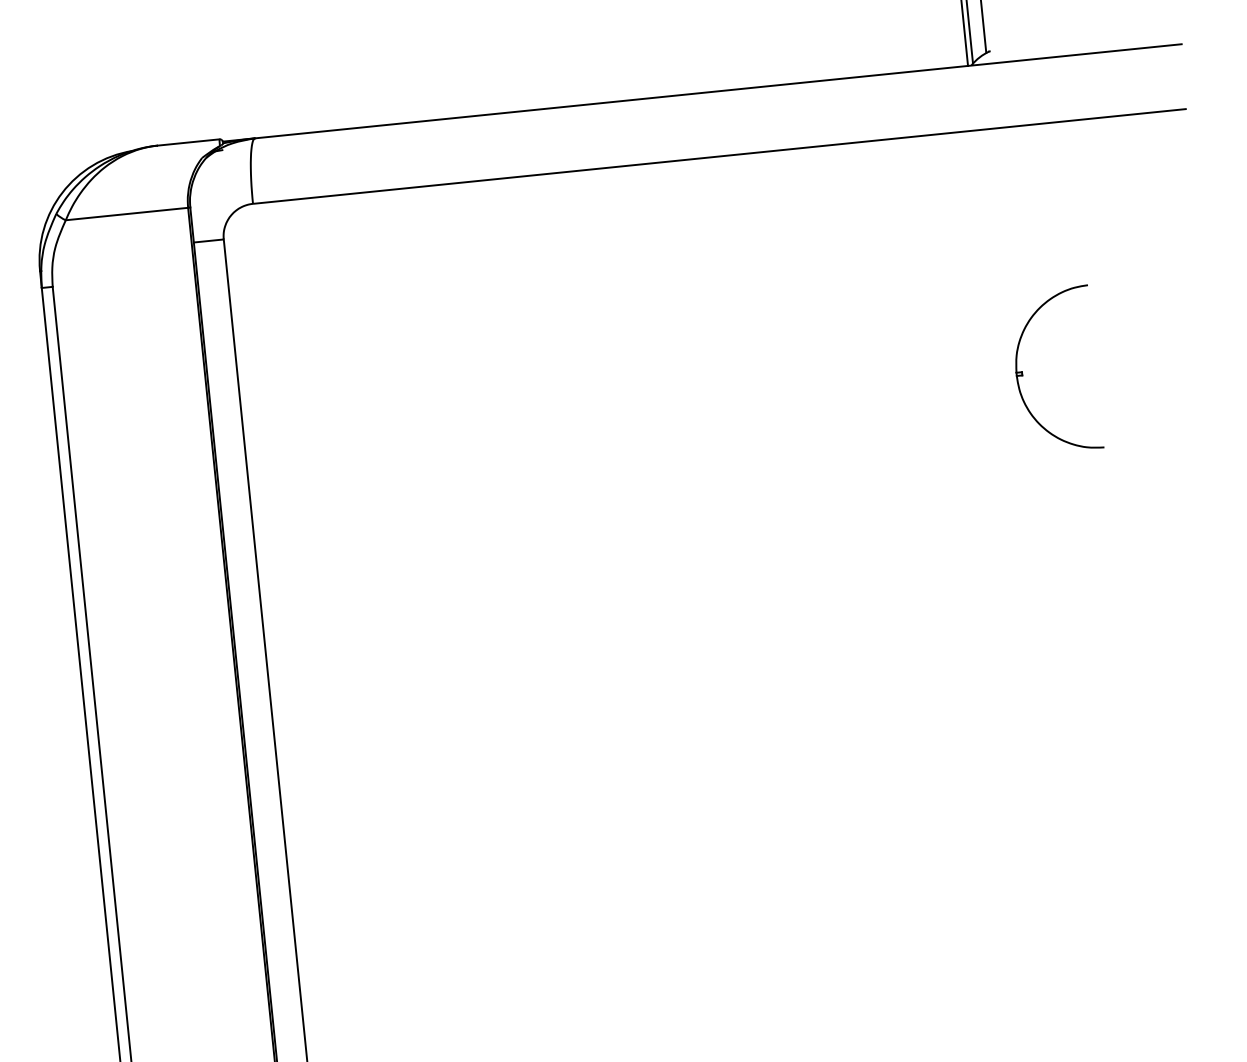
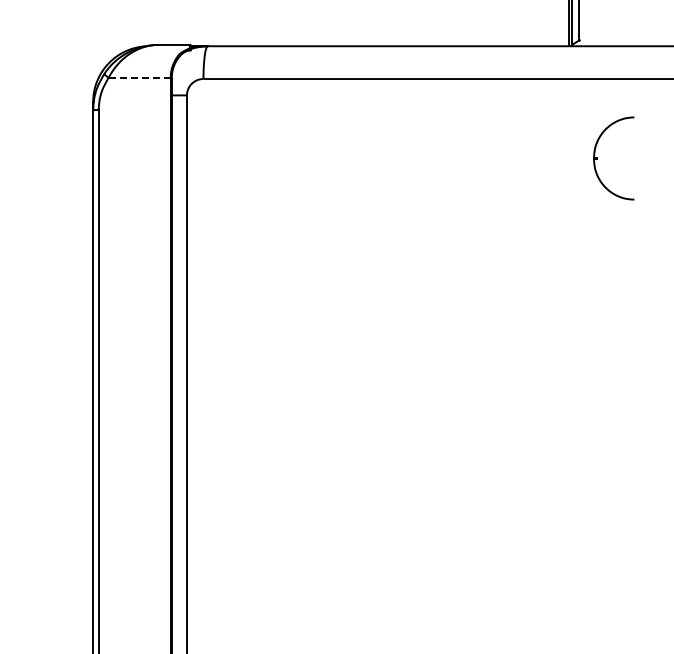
line: (128, 213) -> (140, 77), solid -> dashed
part: (1023, 373) -> (597, 158), moved

